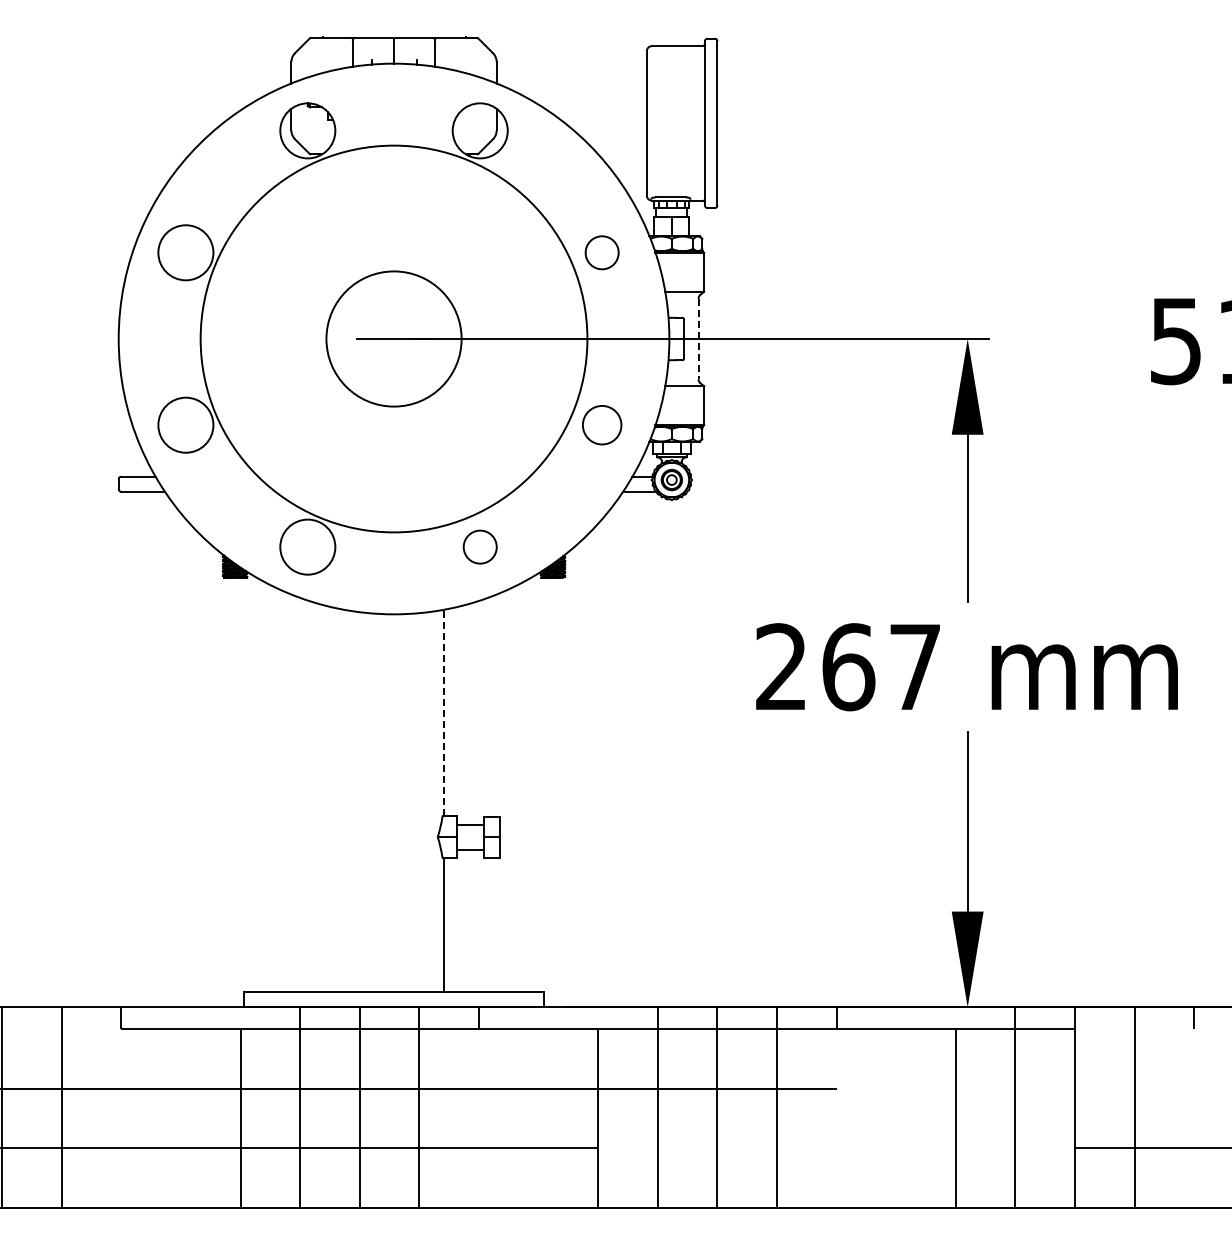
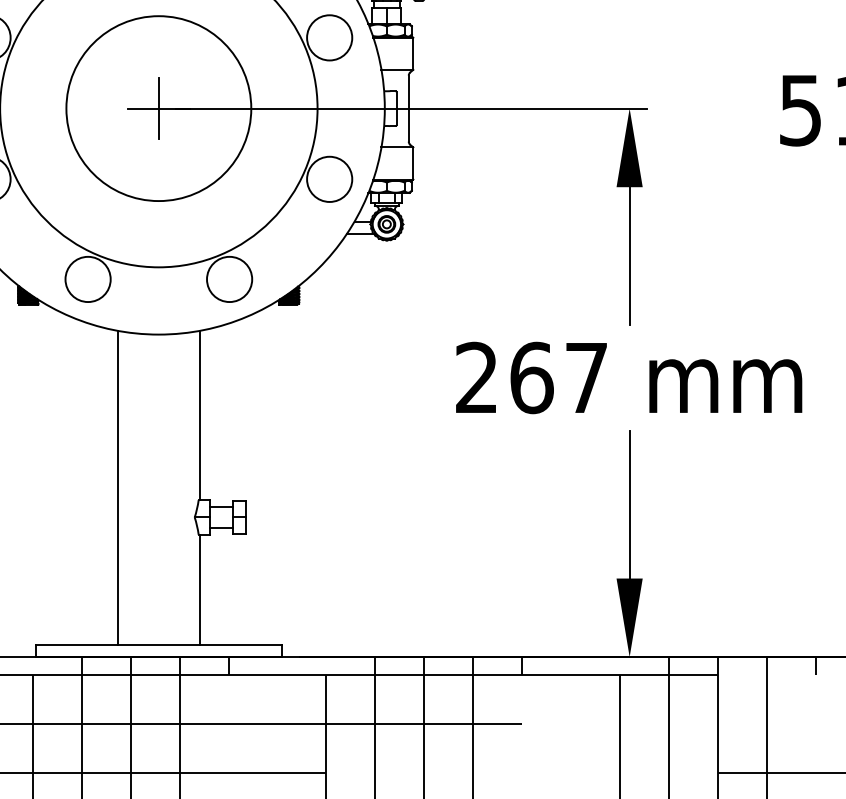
circle: (601, 252) -> (329, 37), size x1.67
circle: (393, 338) -> (158, 108), size x1.67
line: (394, 338) -> (159, 108), added
line: (698, 339) -> (408, 109), dashed -> solid
circle: (601, 424) -> (329, 178), size x1.43
circle: (479, 546) -> (228, 278), size x1.67
line: (444, 712) -> (200, 415), dashed -> solid
line: (343, 800) -> (117, 487), added

